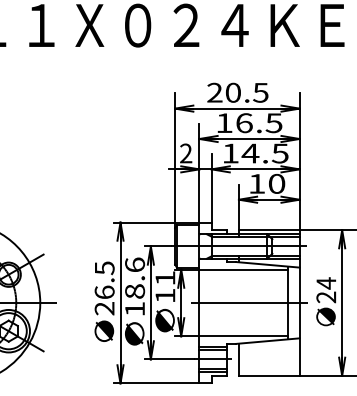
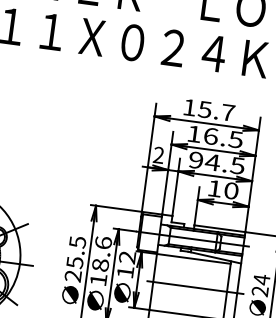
text: (237, 92) -> (208, 109), 20.5 -> 15.7
text: (230, 153) -> (195, 160), 14.5 -> 94.5
text: (165, 278) -> (127, 257), 11 -> 12
text: (104, 292) -> (74, 262), 26.5 -> 25.5

